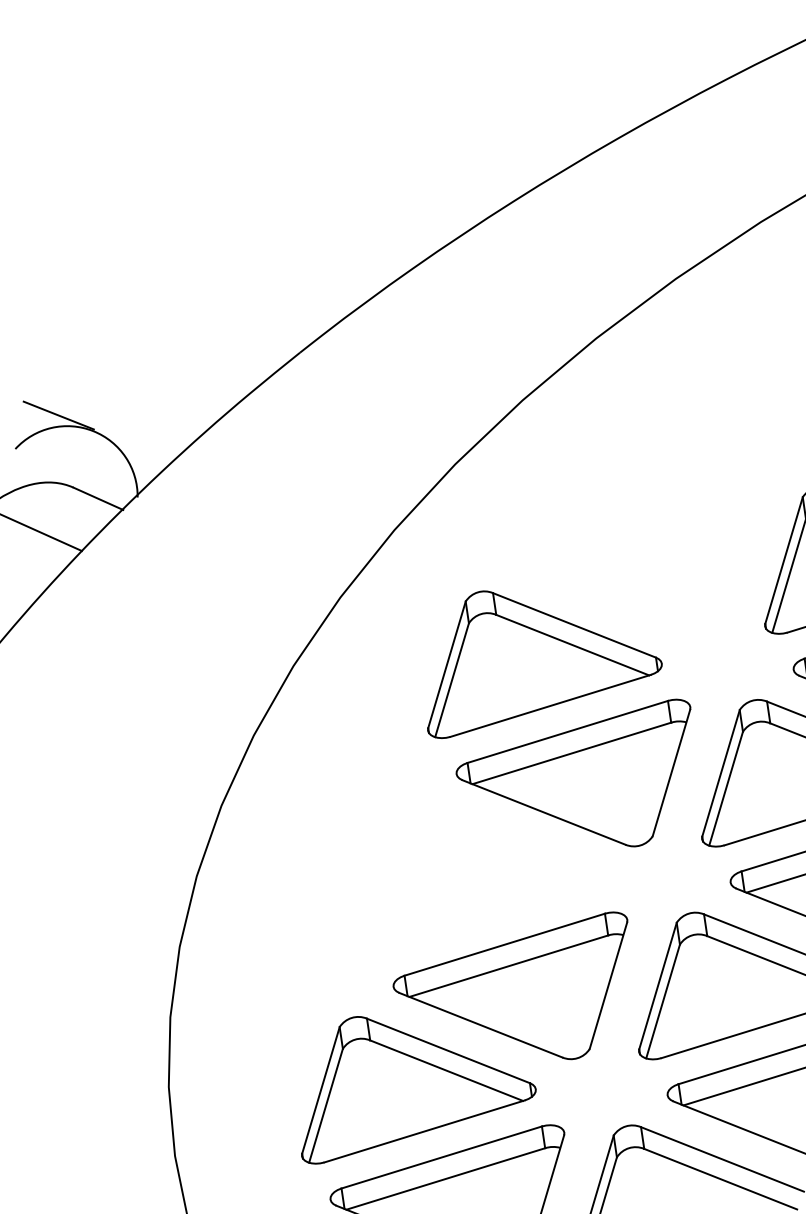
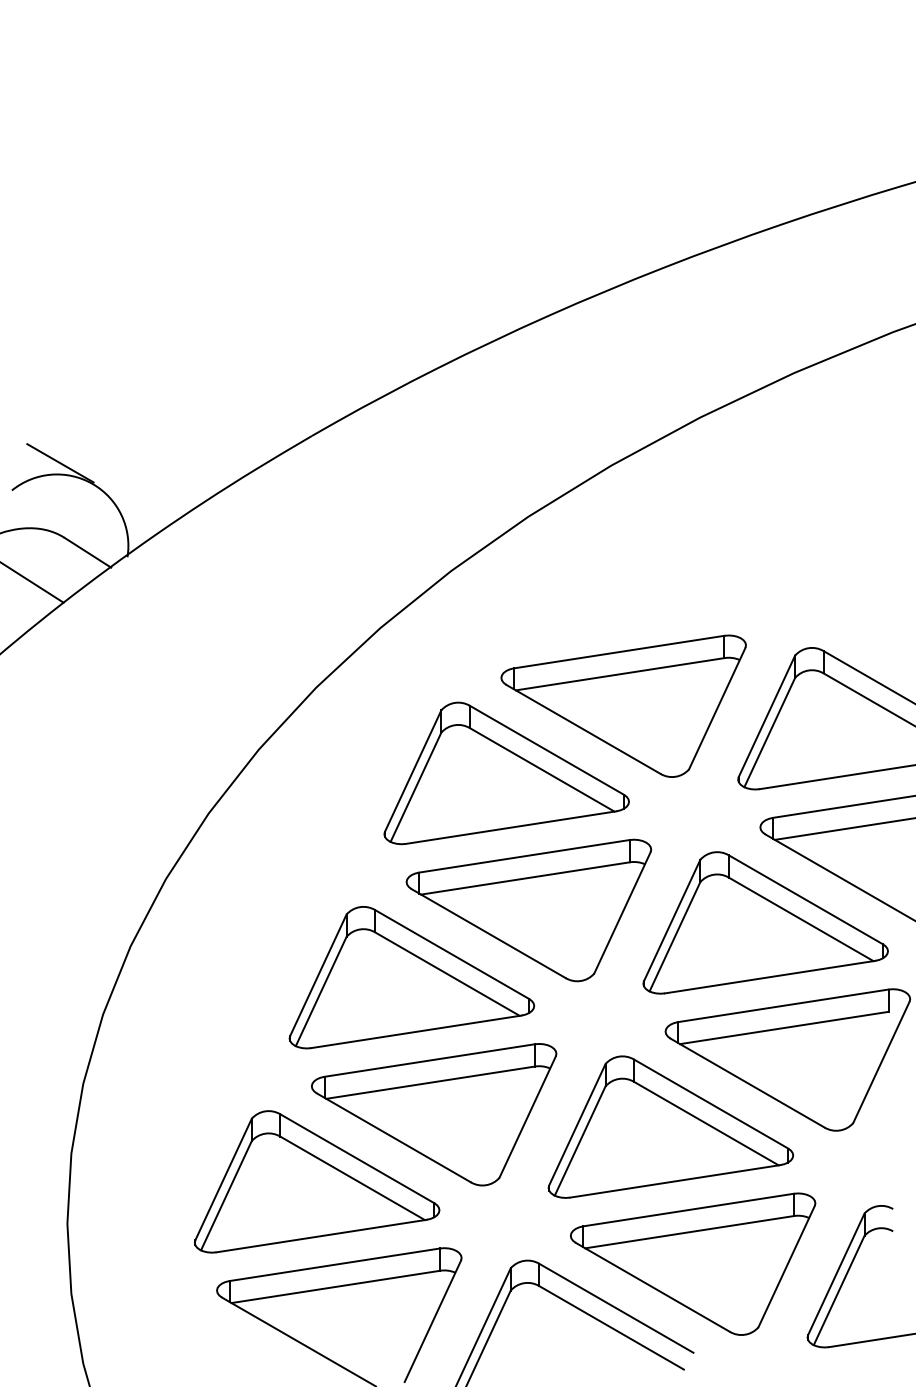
part: (642, 570) -> (623, 705), added
part: (475, 866) -> (411, 977), added

